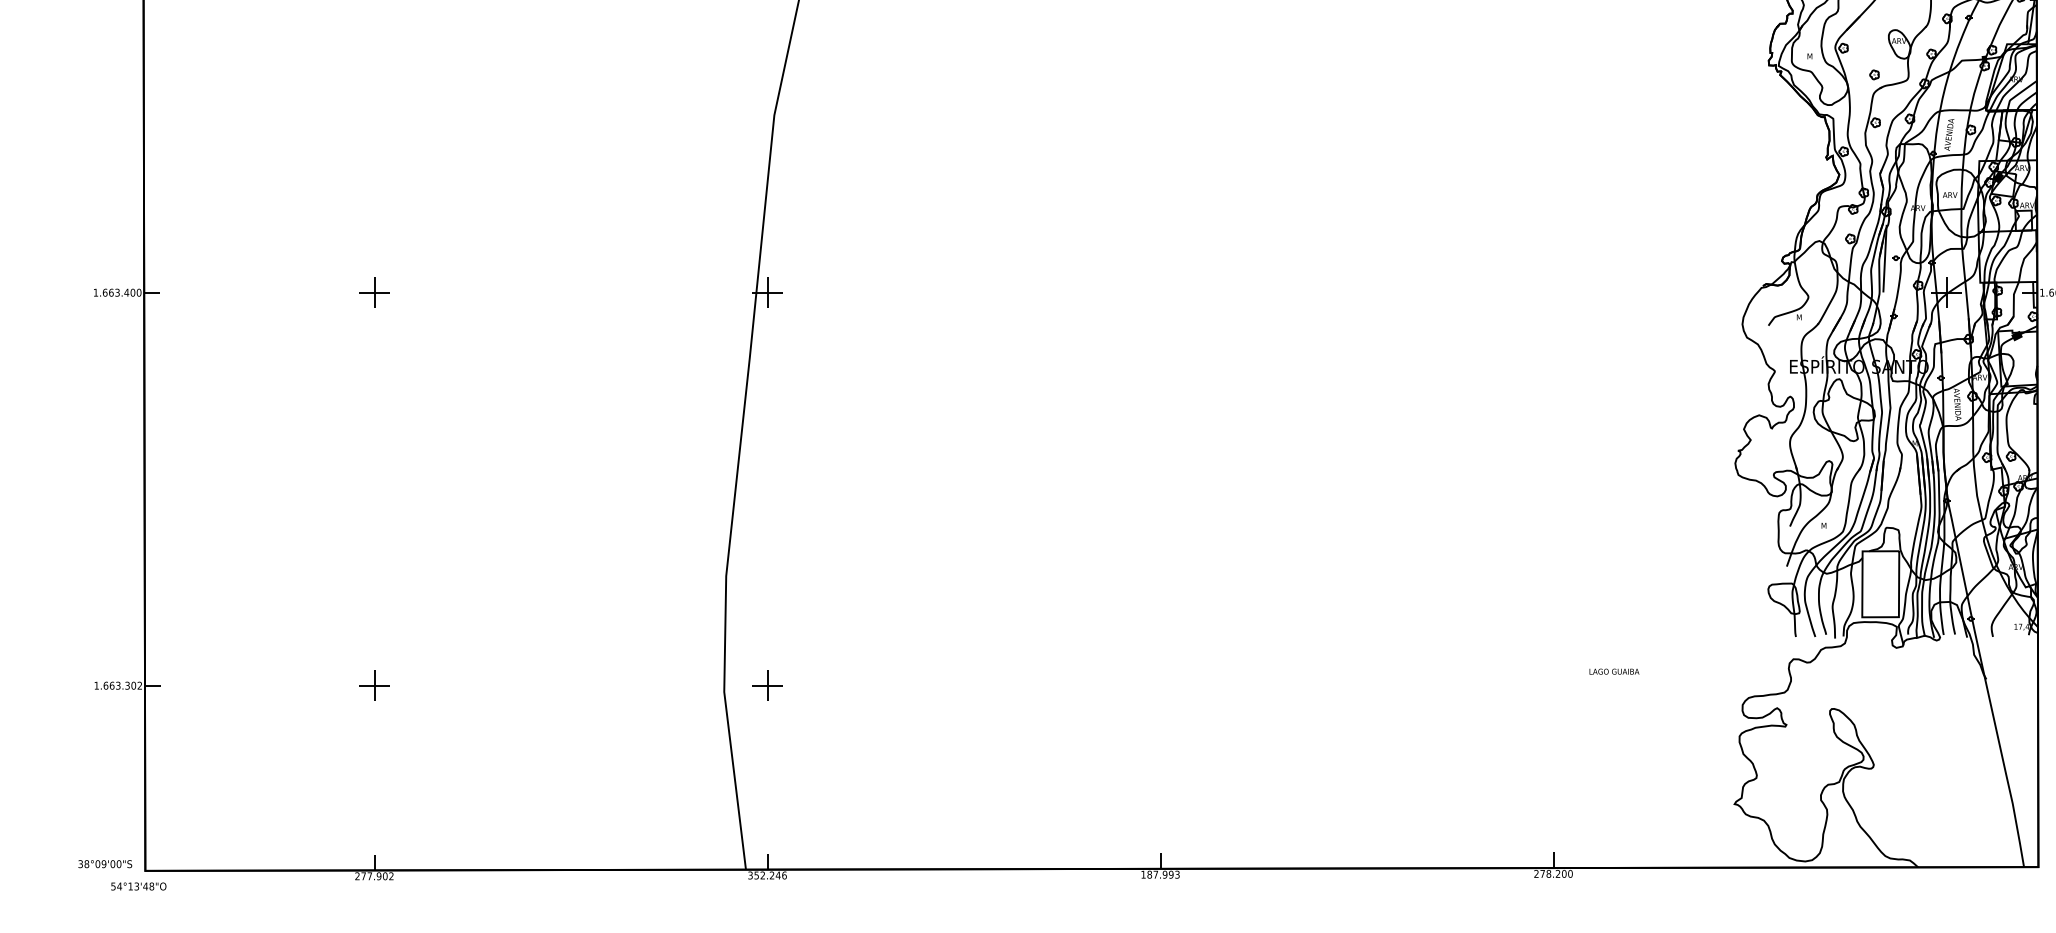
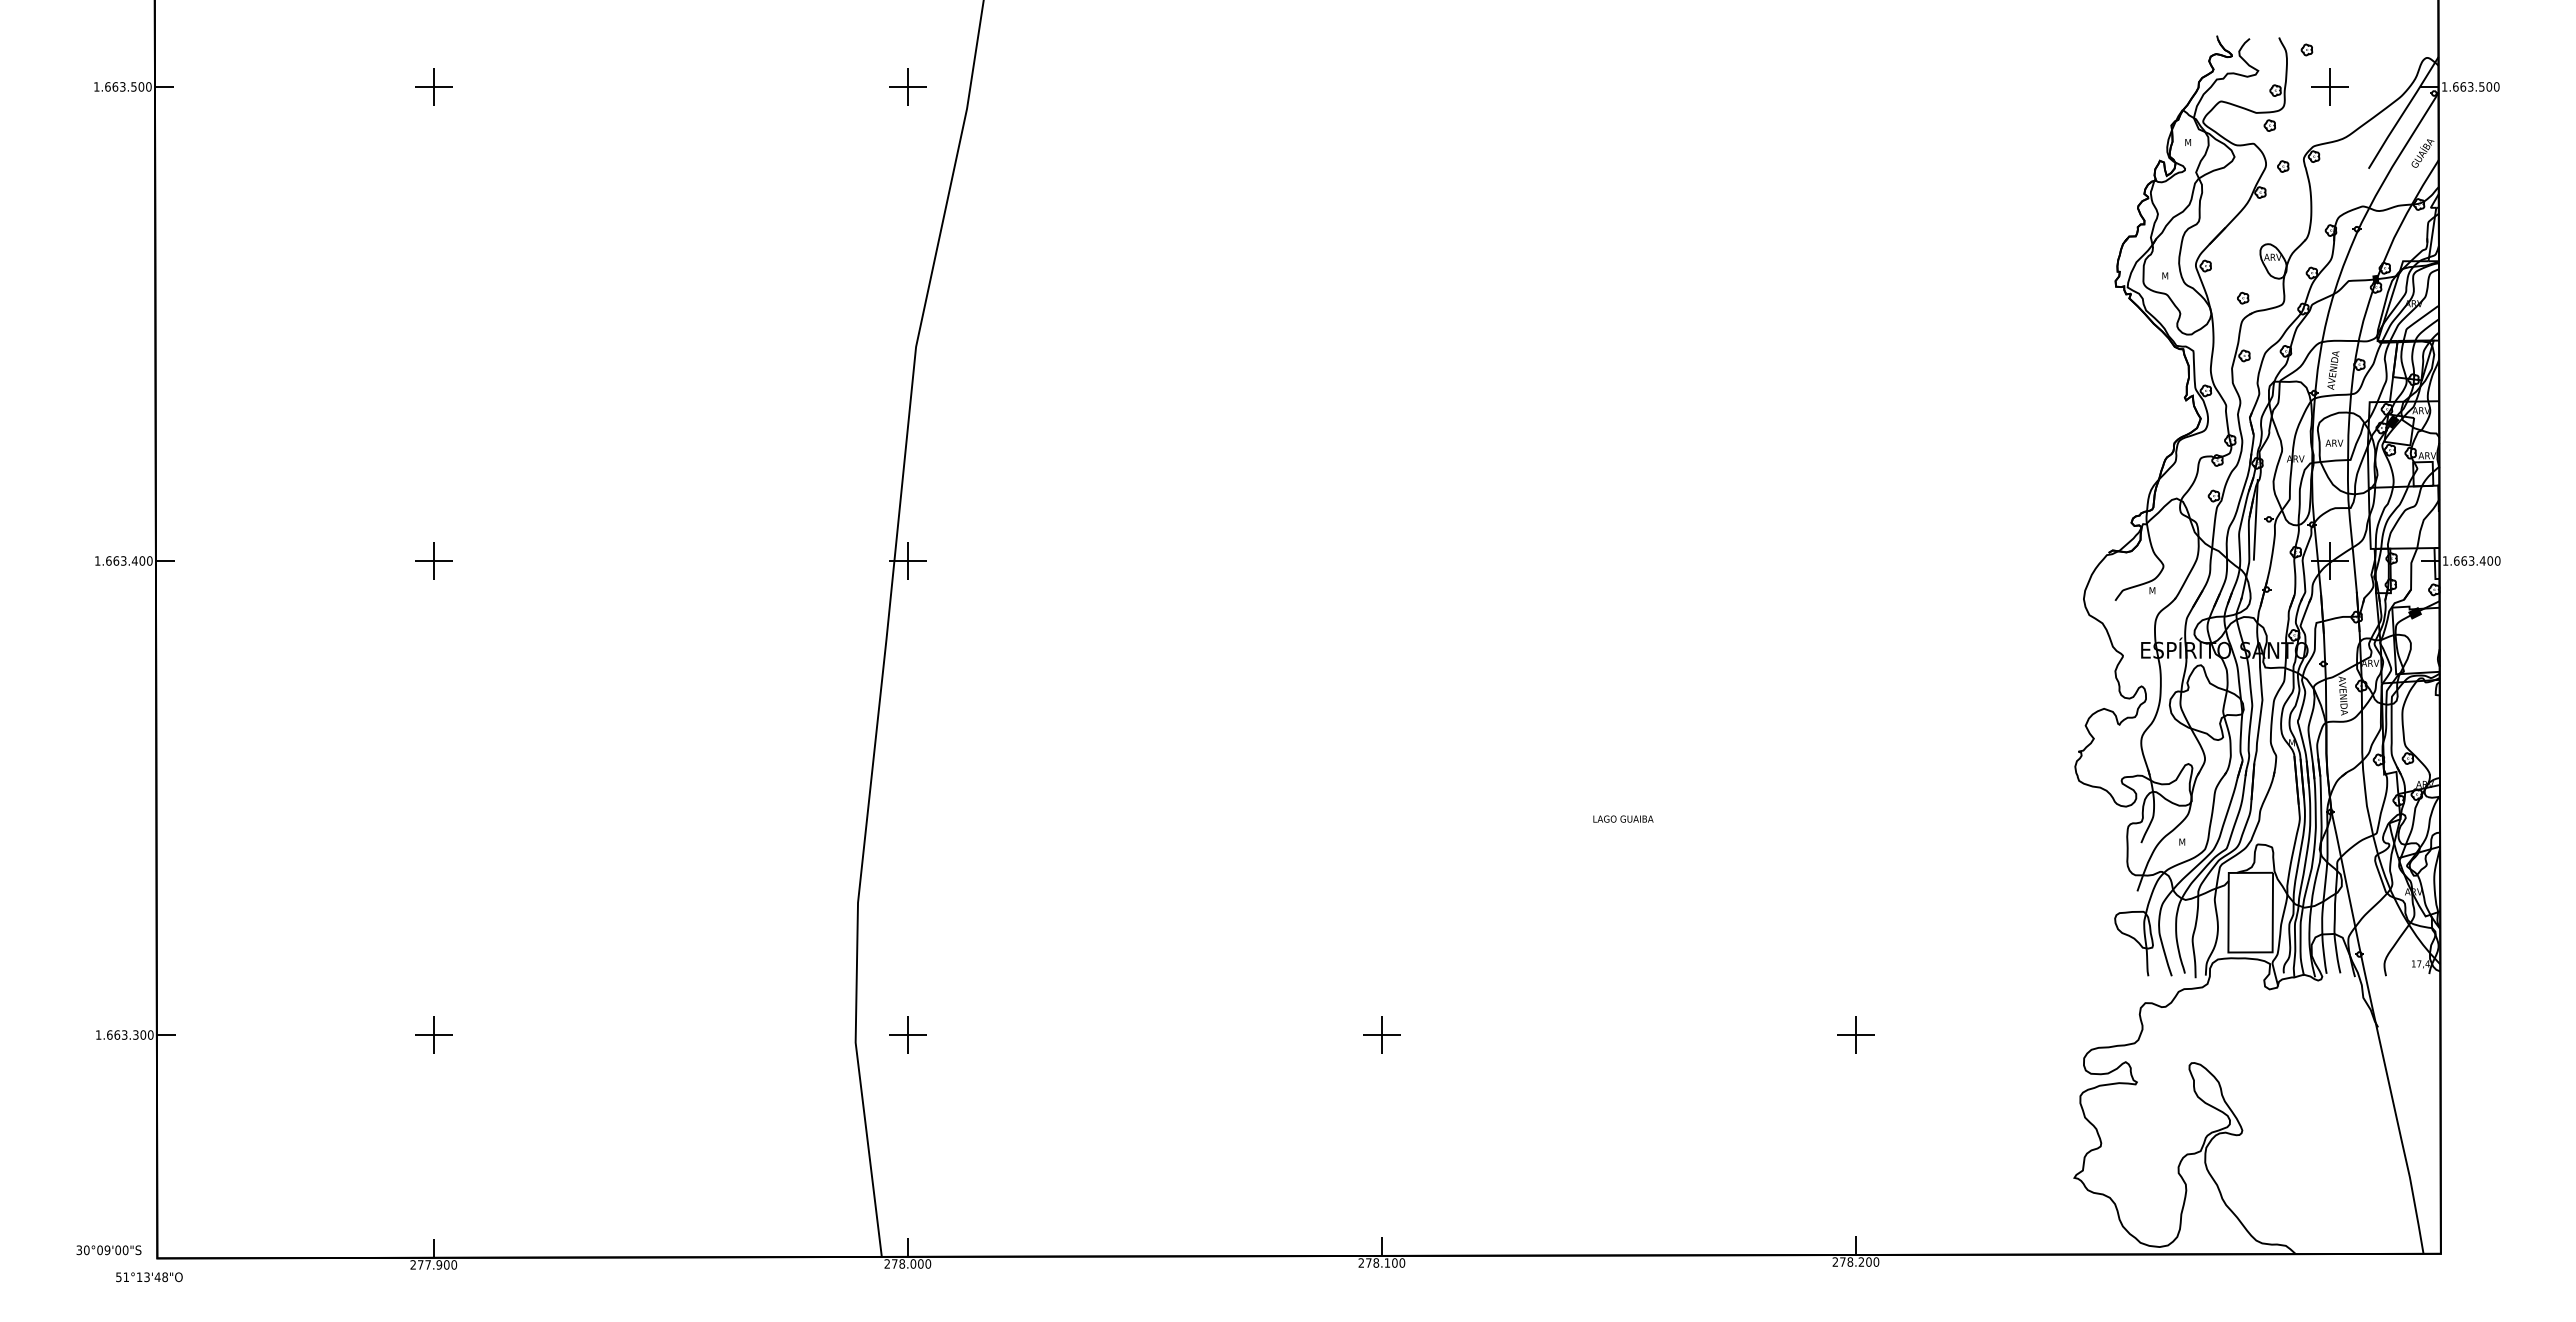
text: (1614, 671) -> (1623, 818), moved
text: (139, 685) -> (150, 1034), 1.663.302 -> 1.663.300
part: (1160, 685) -> (1381, 1034), added
part: (1553, 685) -> (1855, 1034), added
text: (86, 863) -> (86, 1249), 38°09'00"S -> 30°09'00"S
text: (1160, 874) -> (1381, 1262), 187.993 -> 278.100
text: (391, 875) -> (454, 1264), 277.902 -> 277.900
text: (767, 875) -> (907, 1263), 352.246 -> 278.000
text: (119, 885) -> (126, 1276), 54°13'48"O -> 51°13'48"O

